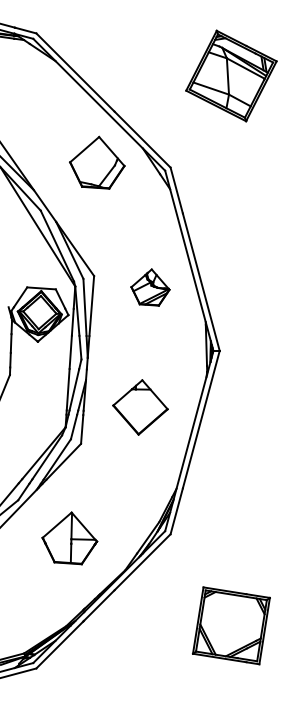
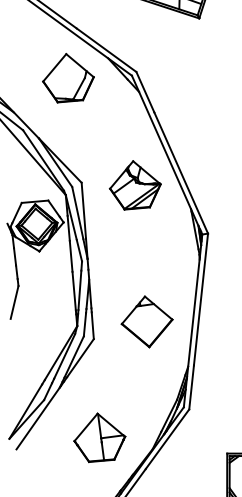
part: (150, 287) -> (135, 185), size x1.43
part: (140, 407) -> (147, 321), moved
part: (69, 538) -> (99, 437), moved

